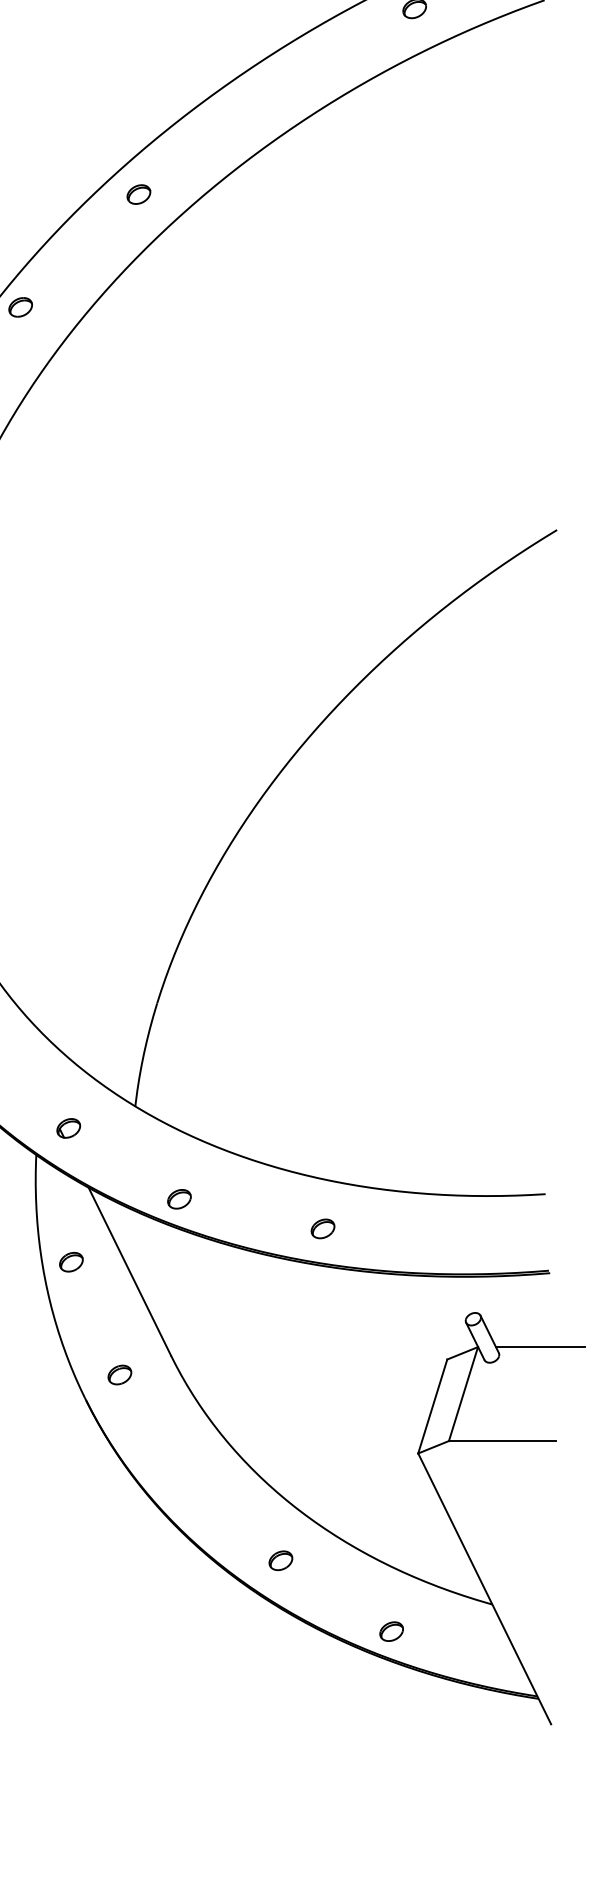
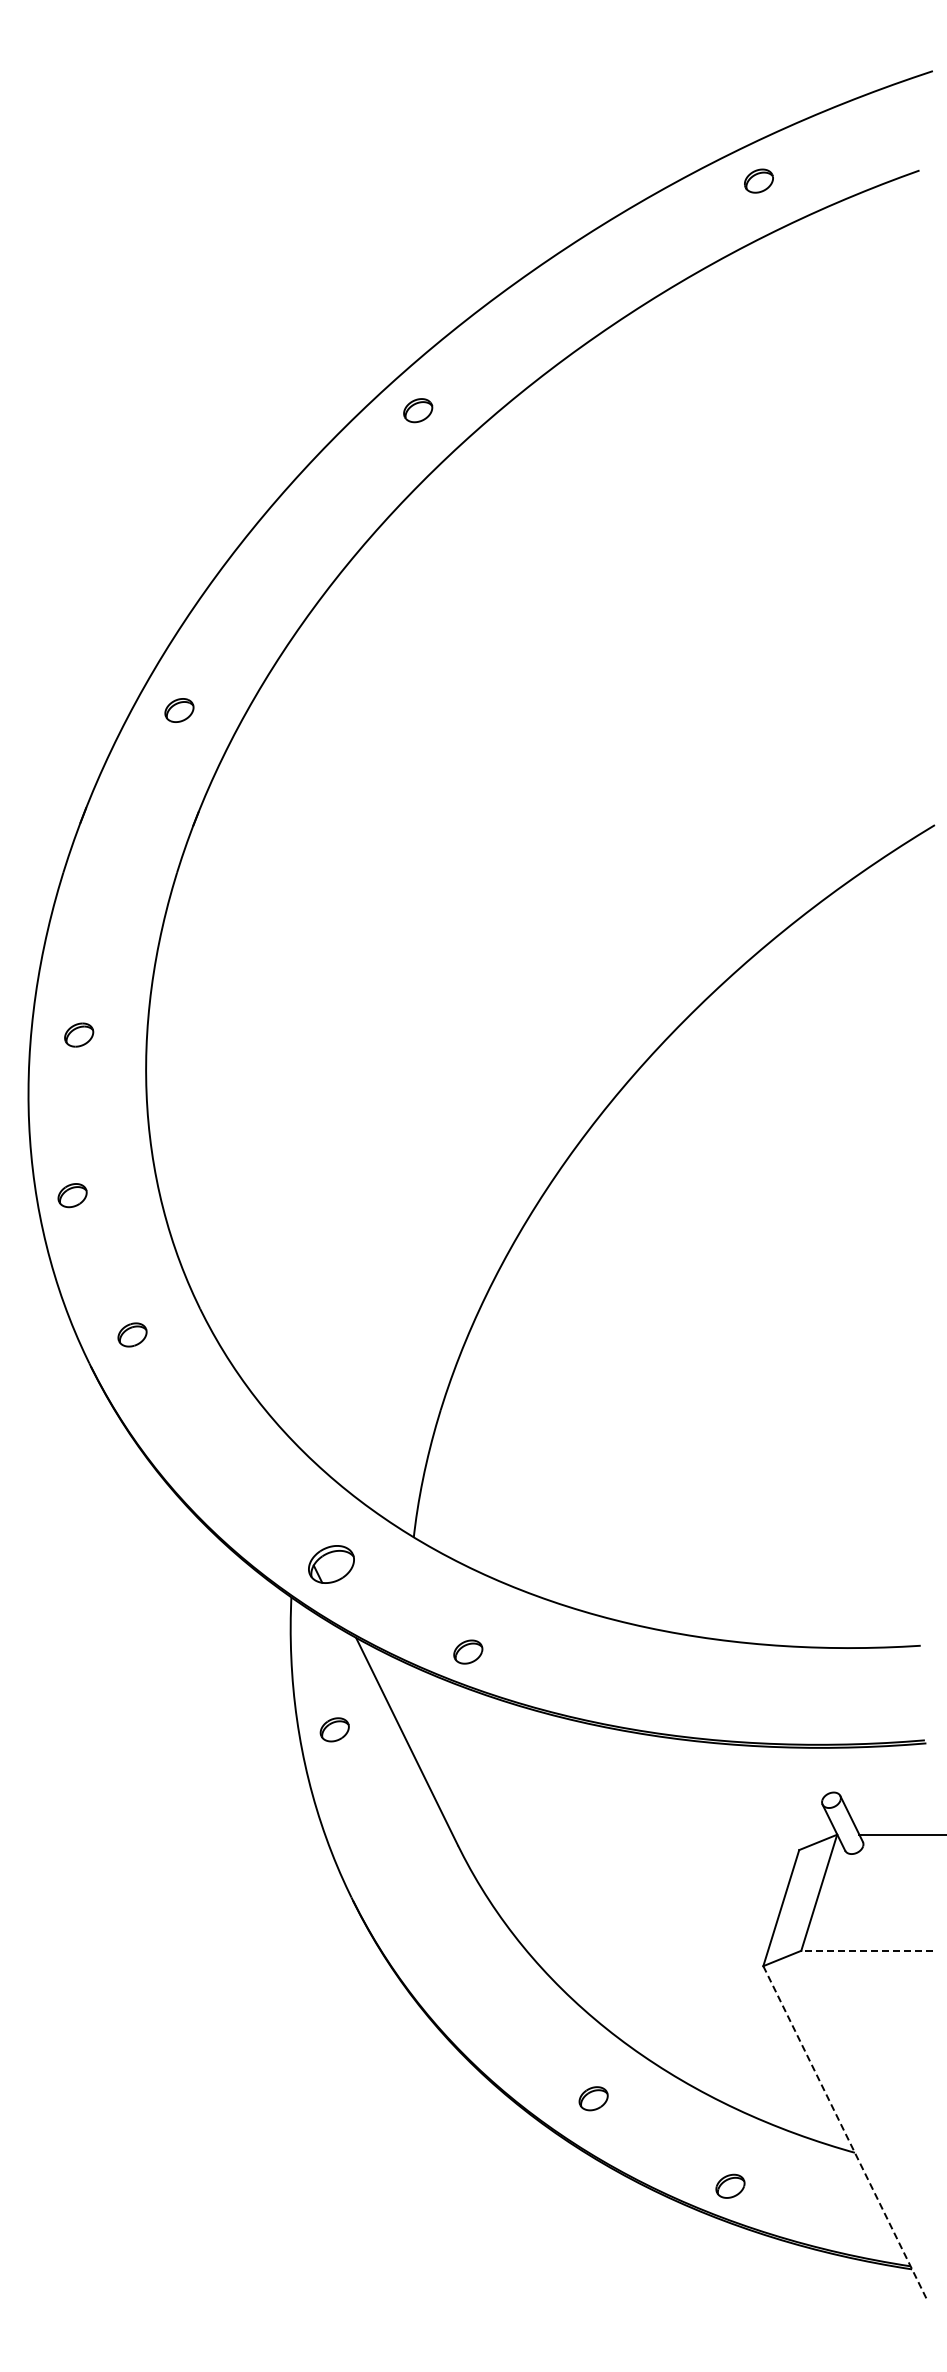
part: (21, 306) -> (272, 549), removed
part: (68, 1128) -> (331, 1564), size x1.6
part: (322, 1228) -> (645, 1688), removed
part: (119, 1374) -> (394, 1868), removed
line: (502, 1440) -> (867, 1950), solid -> dashed
line: (484, 1588) -> (845, 2133), solid -> dashed

